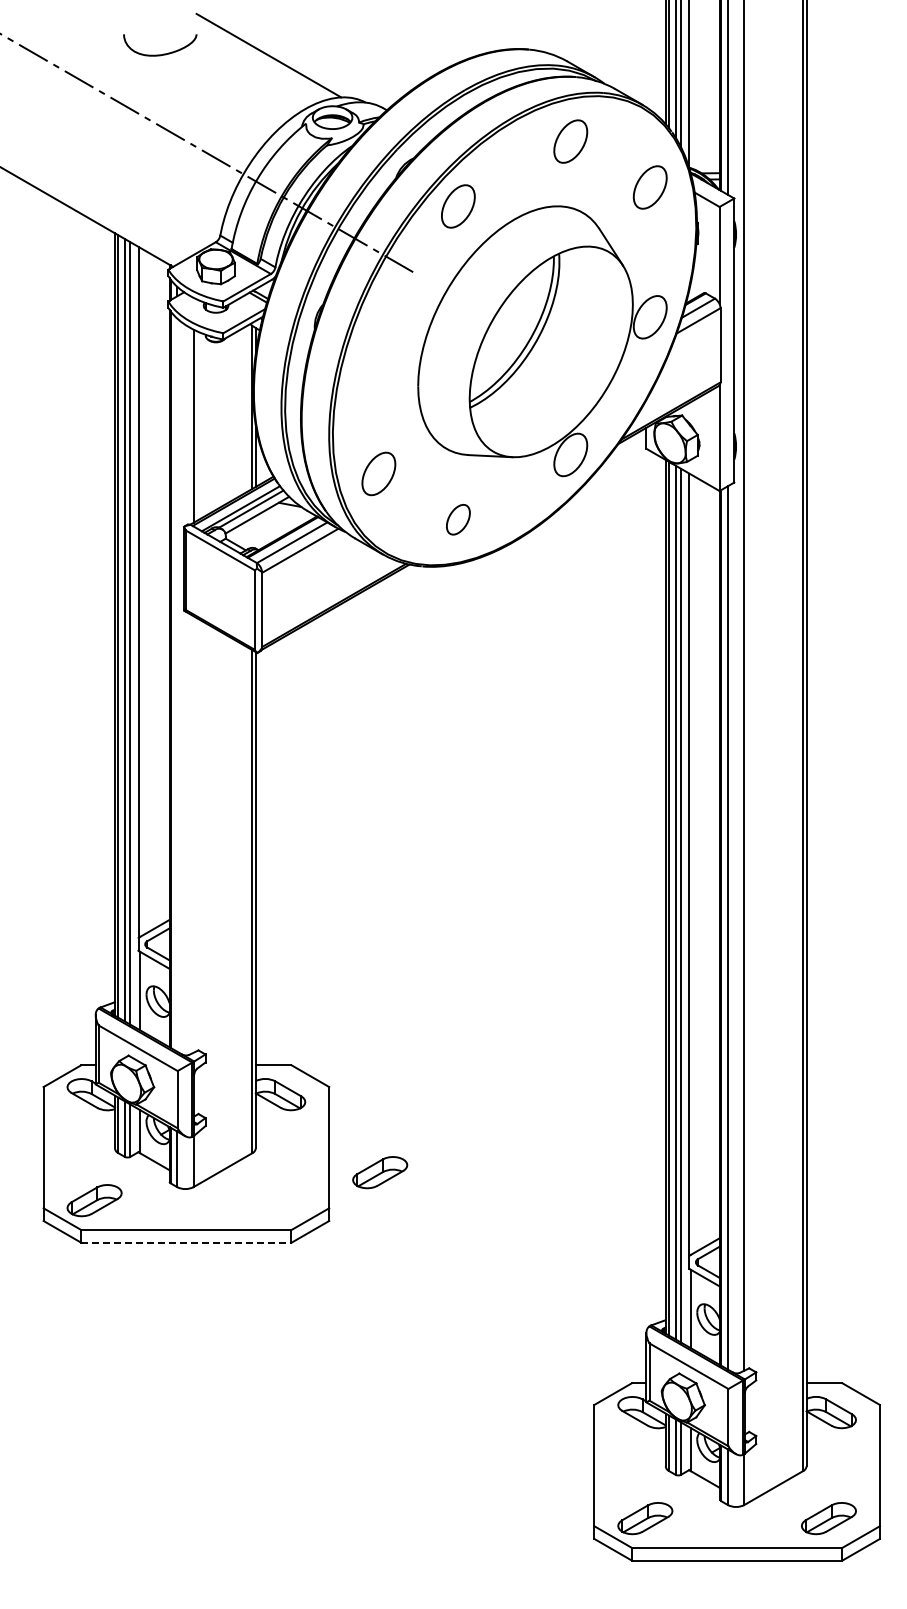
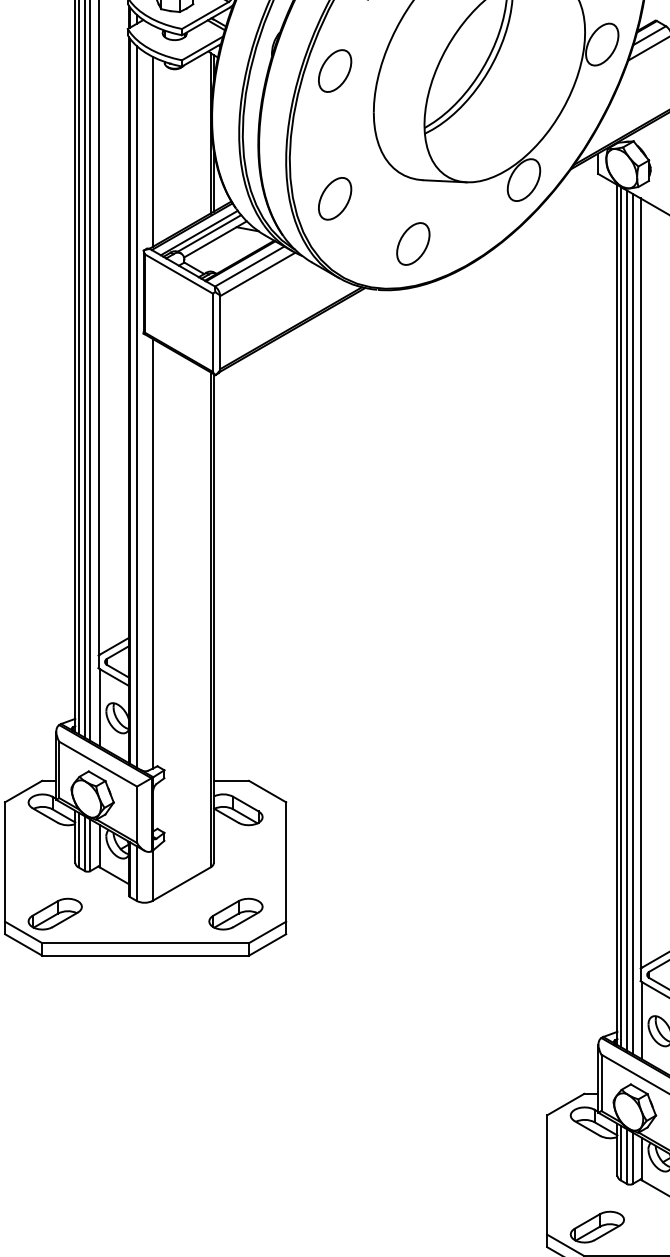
part: (378, 344) -> (334, 71), added
part: (458, 519) -> (413, 243), size x1.43
line: (177, 684) -> (136, 406), added
line: (193, 834) -> (152, 553), added
part: (380, 1172) -> (236, 914), moved
line: (186, 1242) -> (145, 955), dashed -> solid

